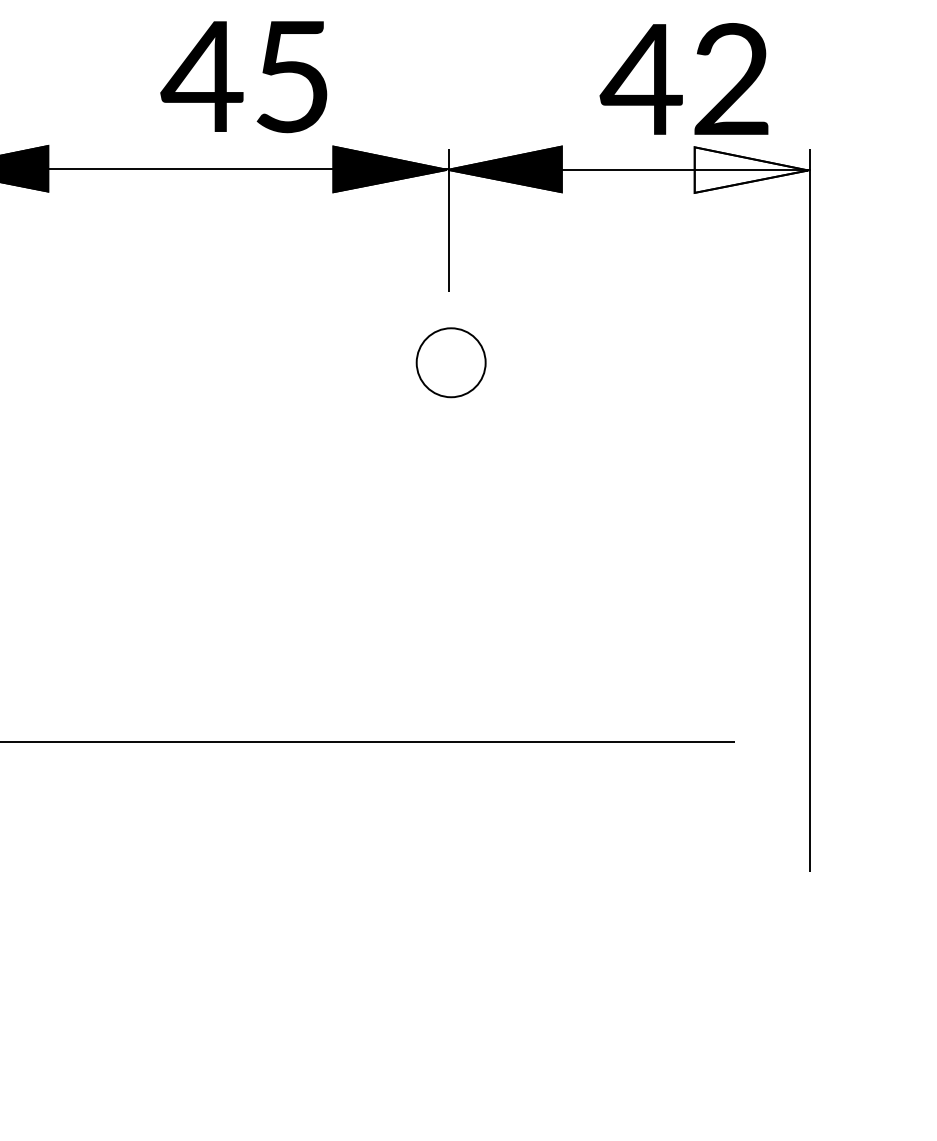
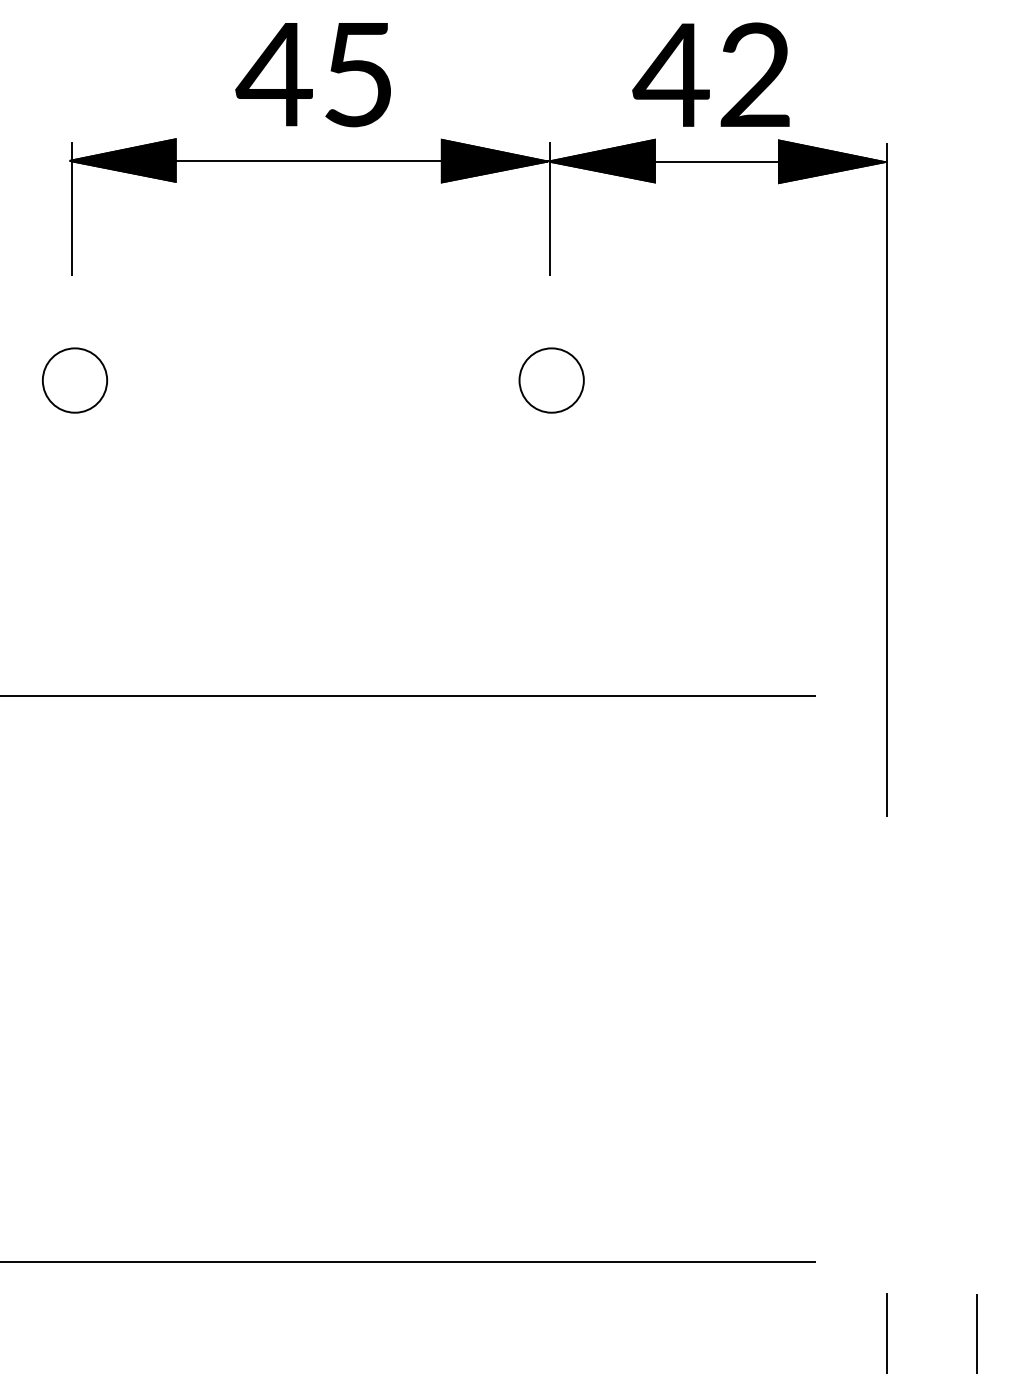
text: (243, 77) -> (312, 75), moved
text: (683, 78) -> (710, 74), moved
fill: (751, 169) -> (831, 161), added
part: (450, 362) -> (551, 380), moved

